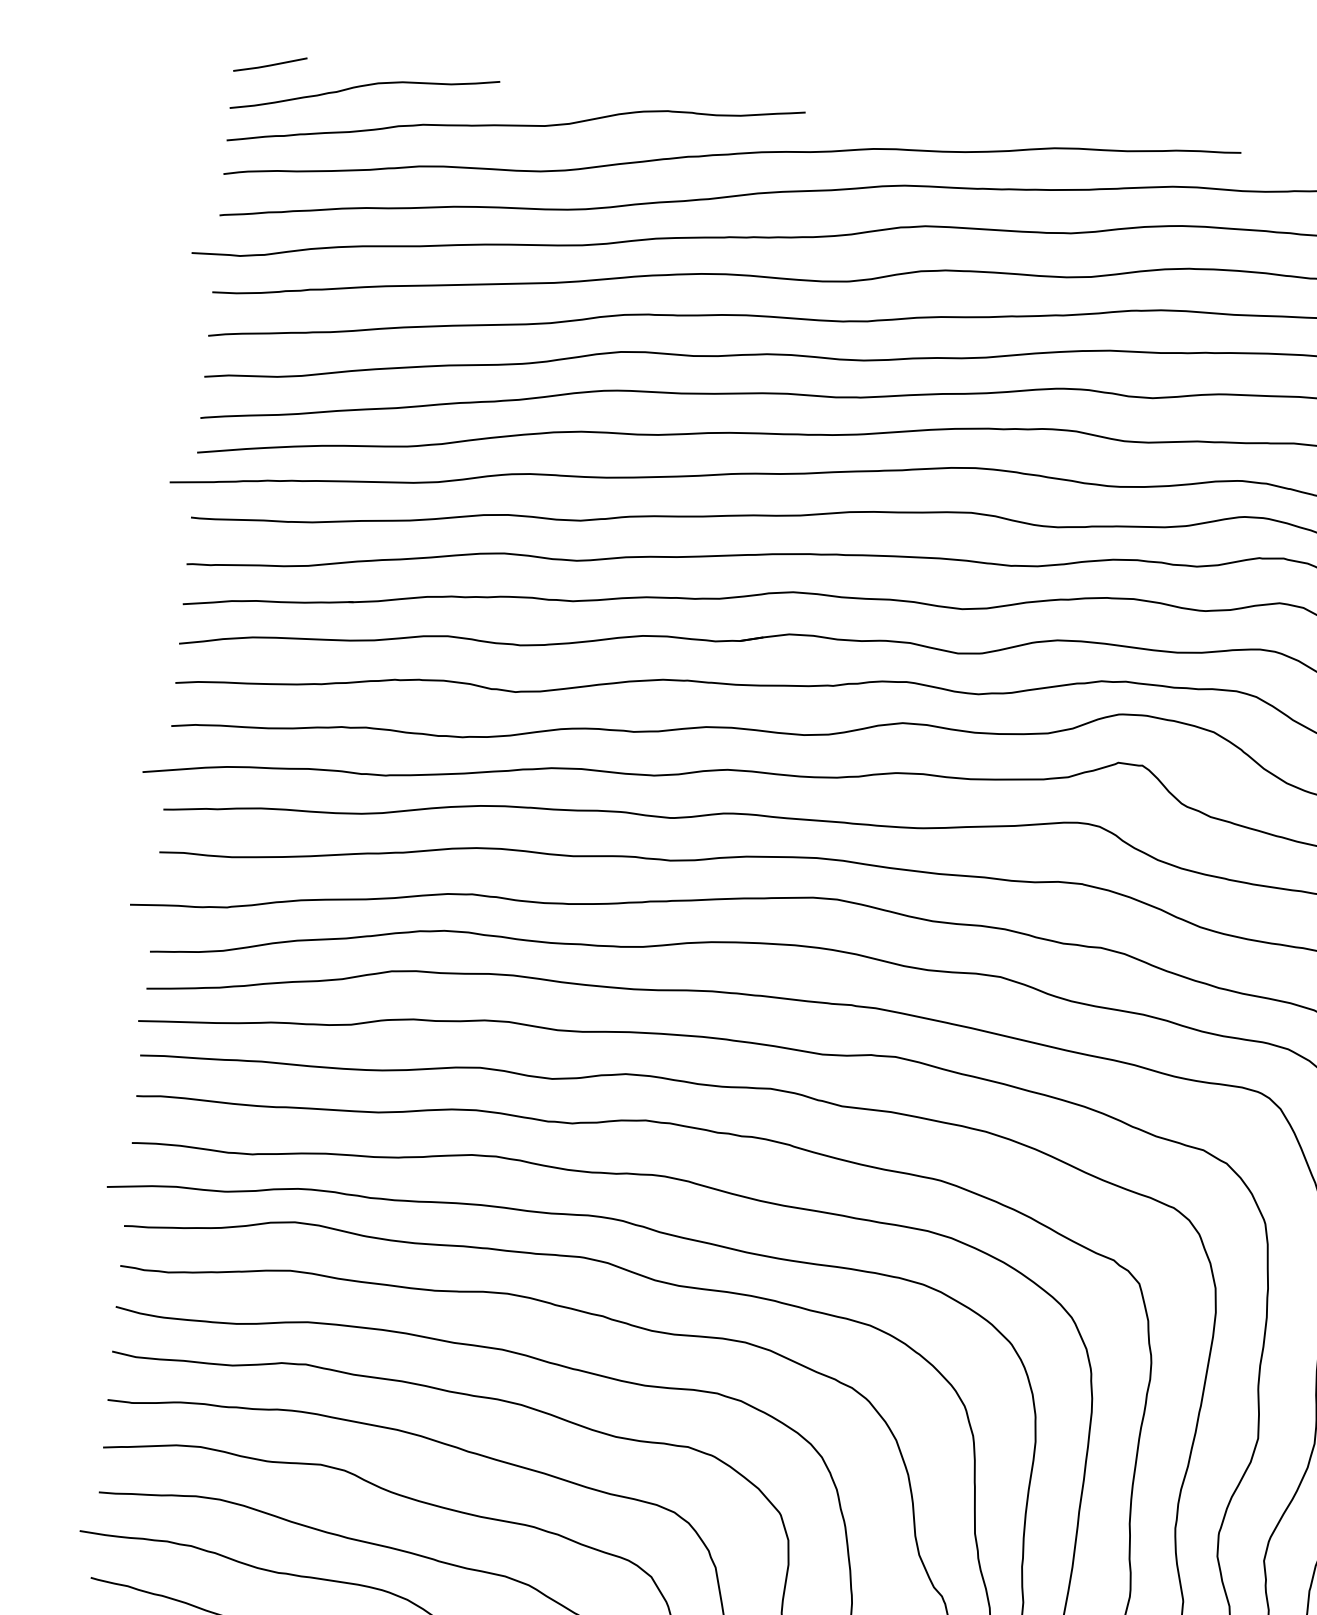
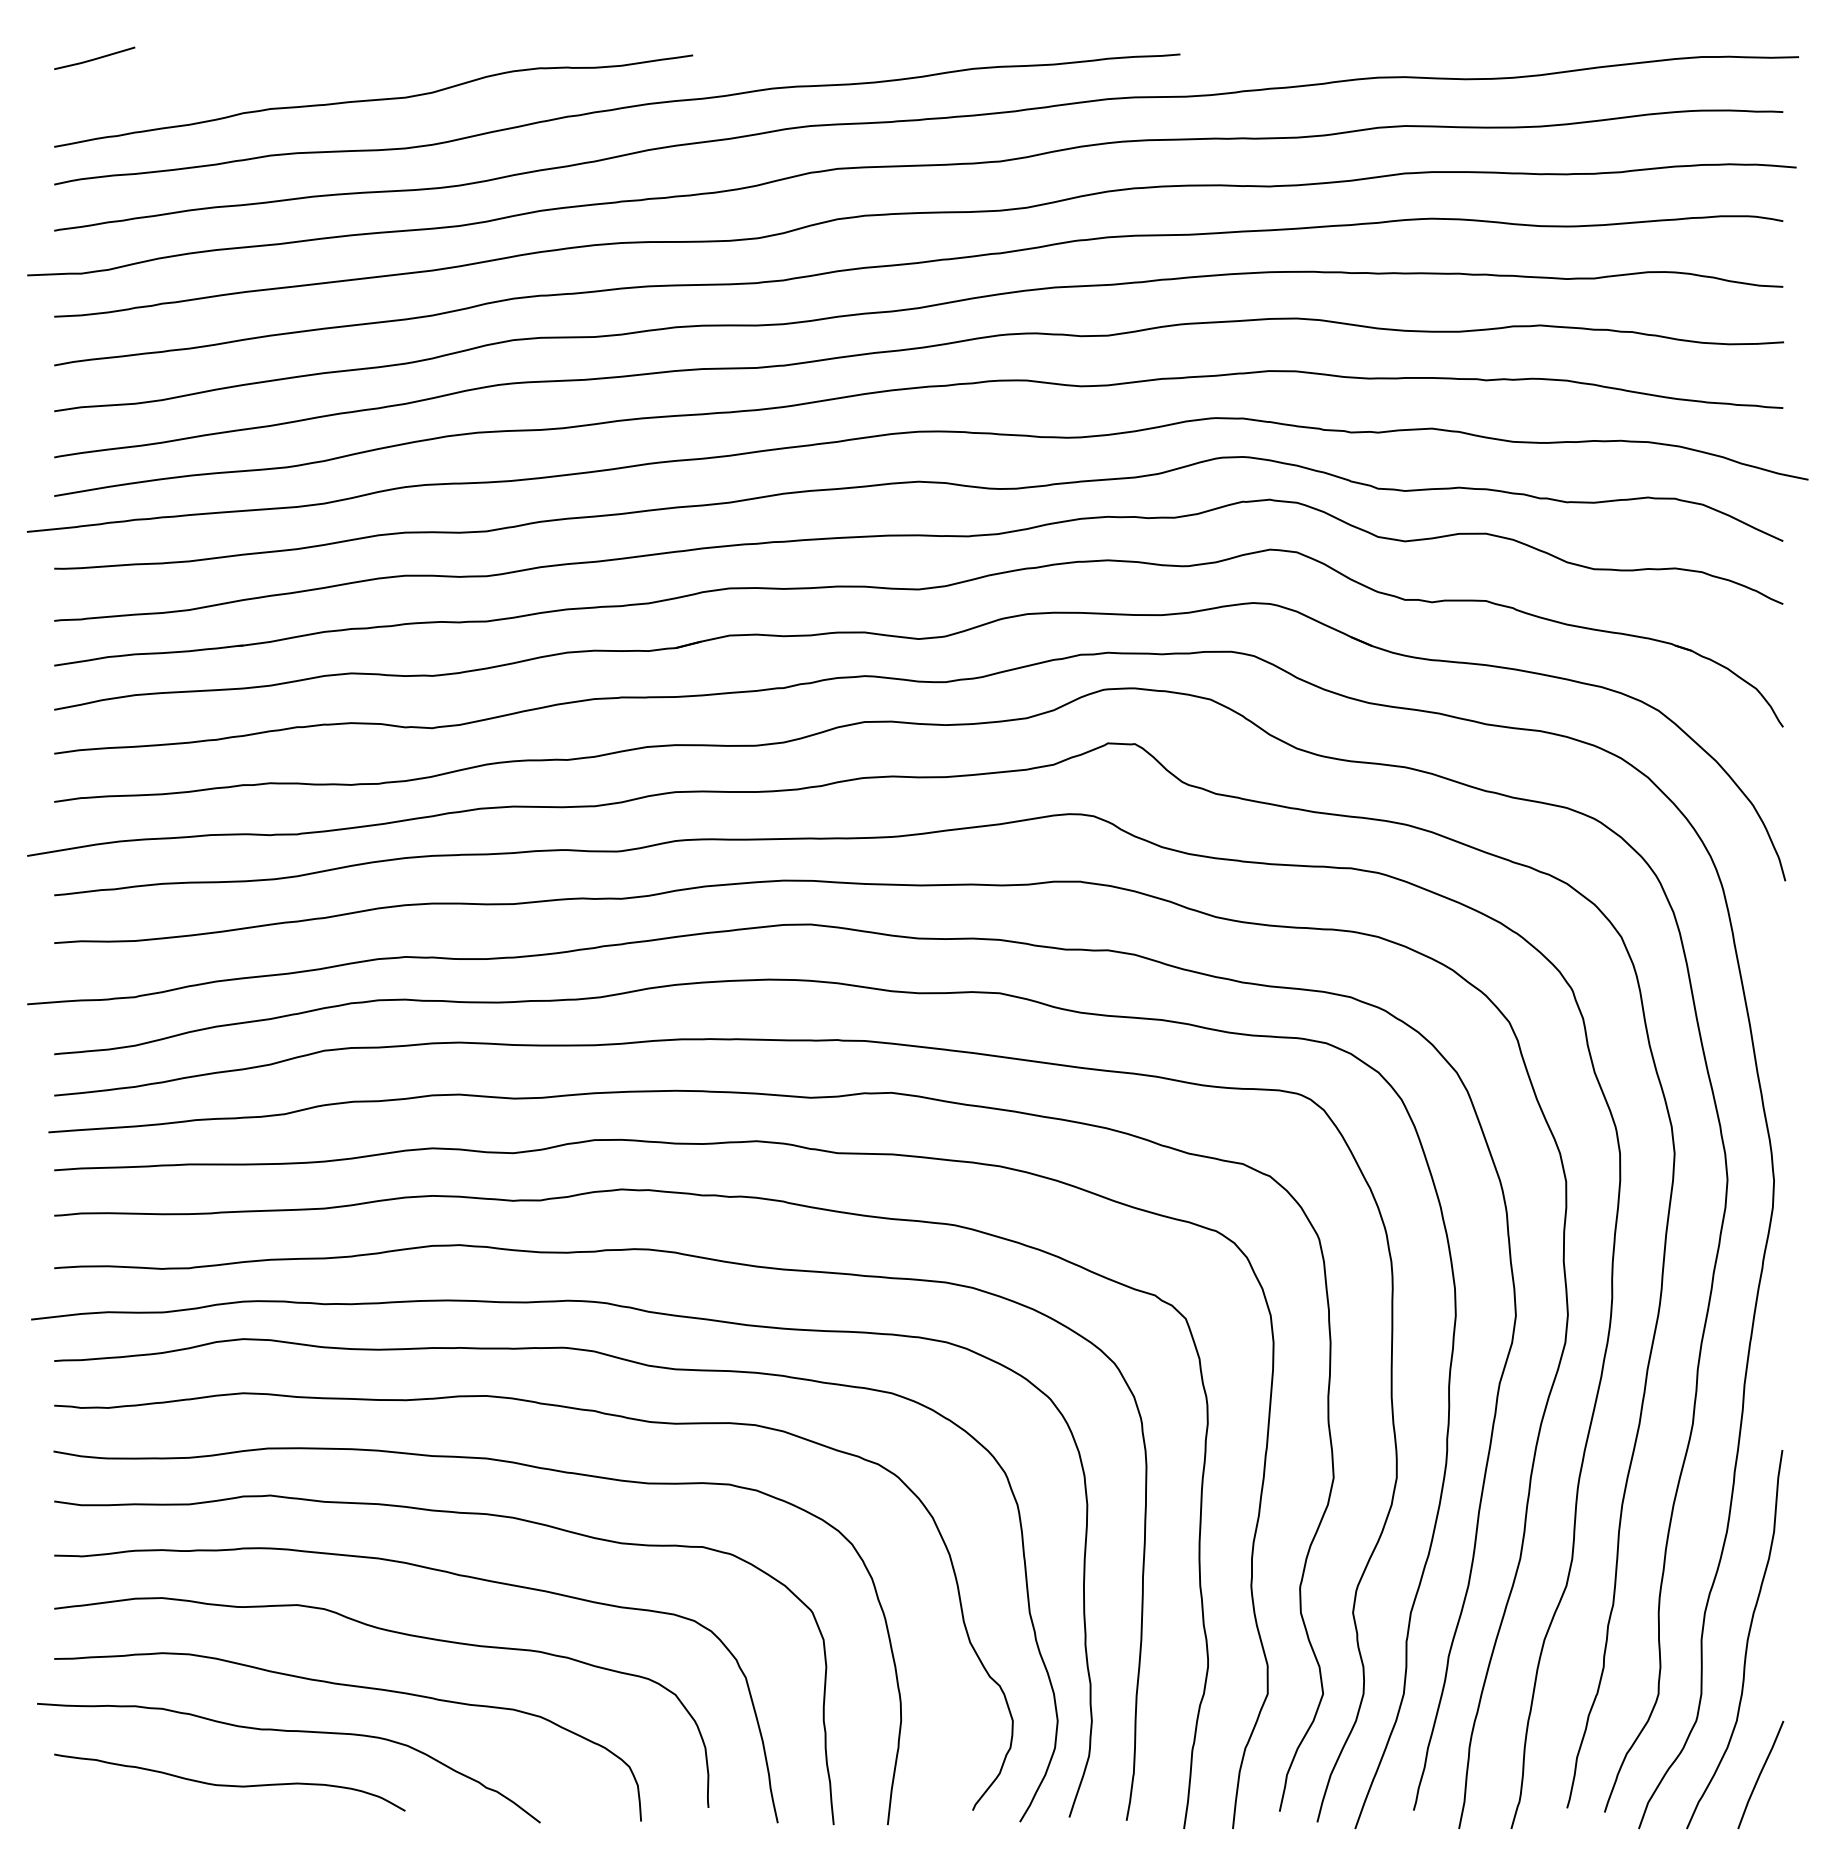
curve: (362, 87) -> (199, 73), removed

